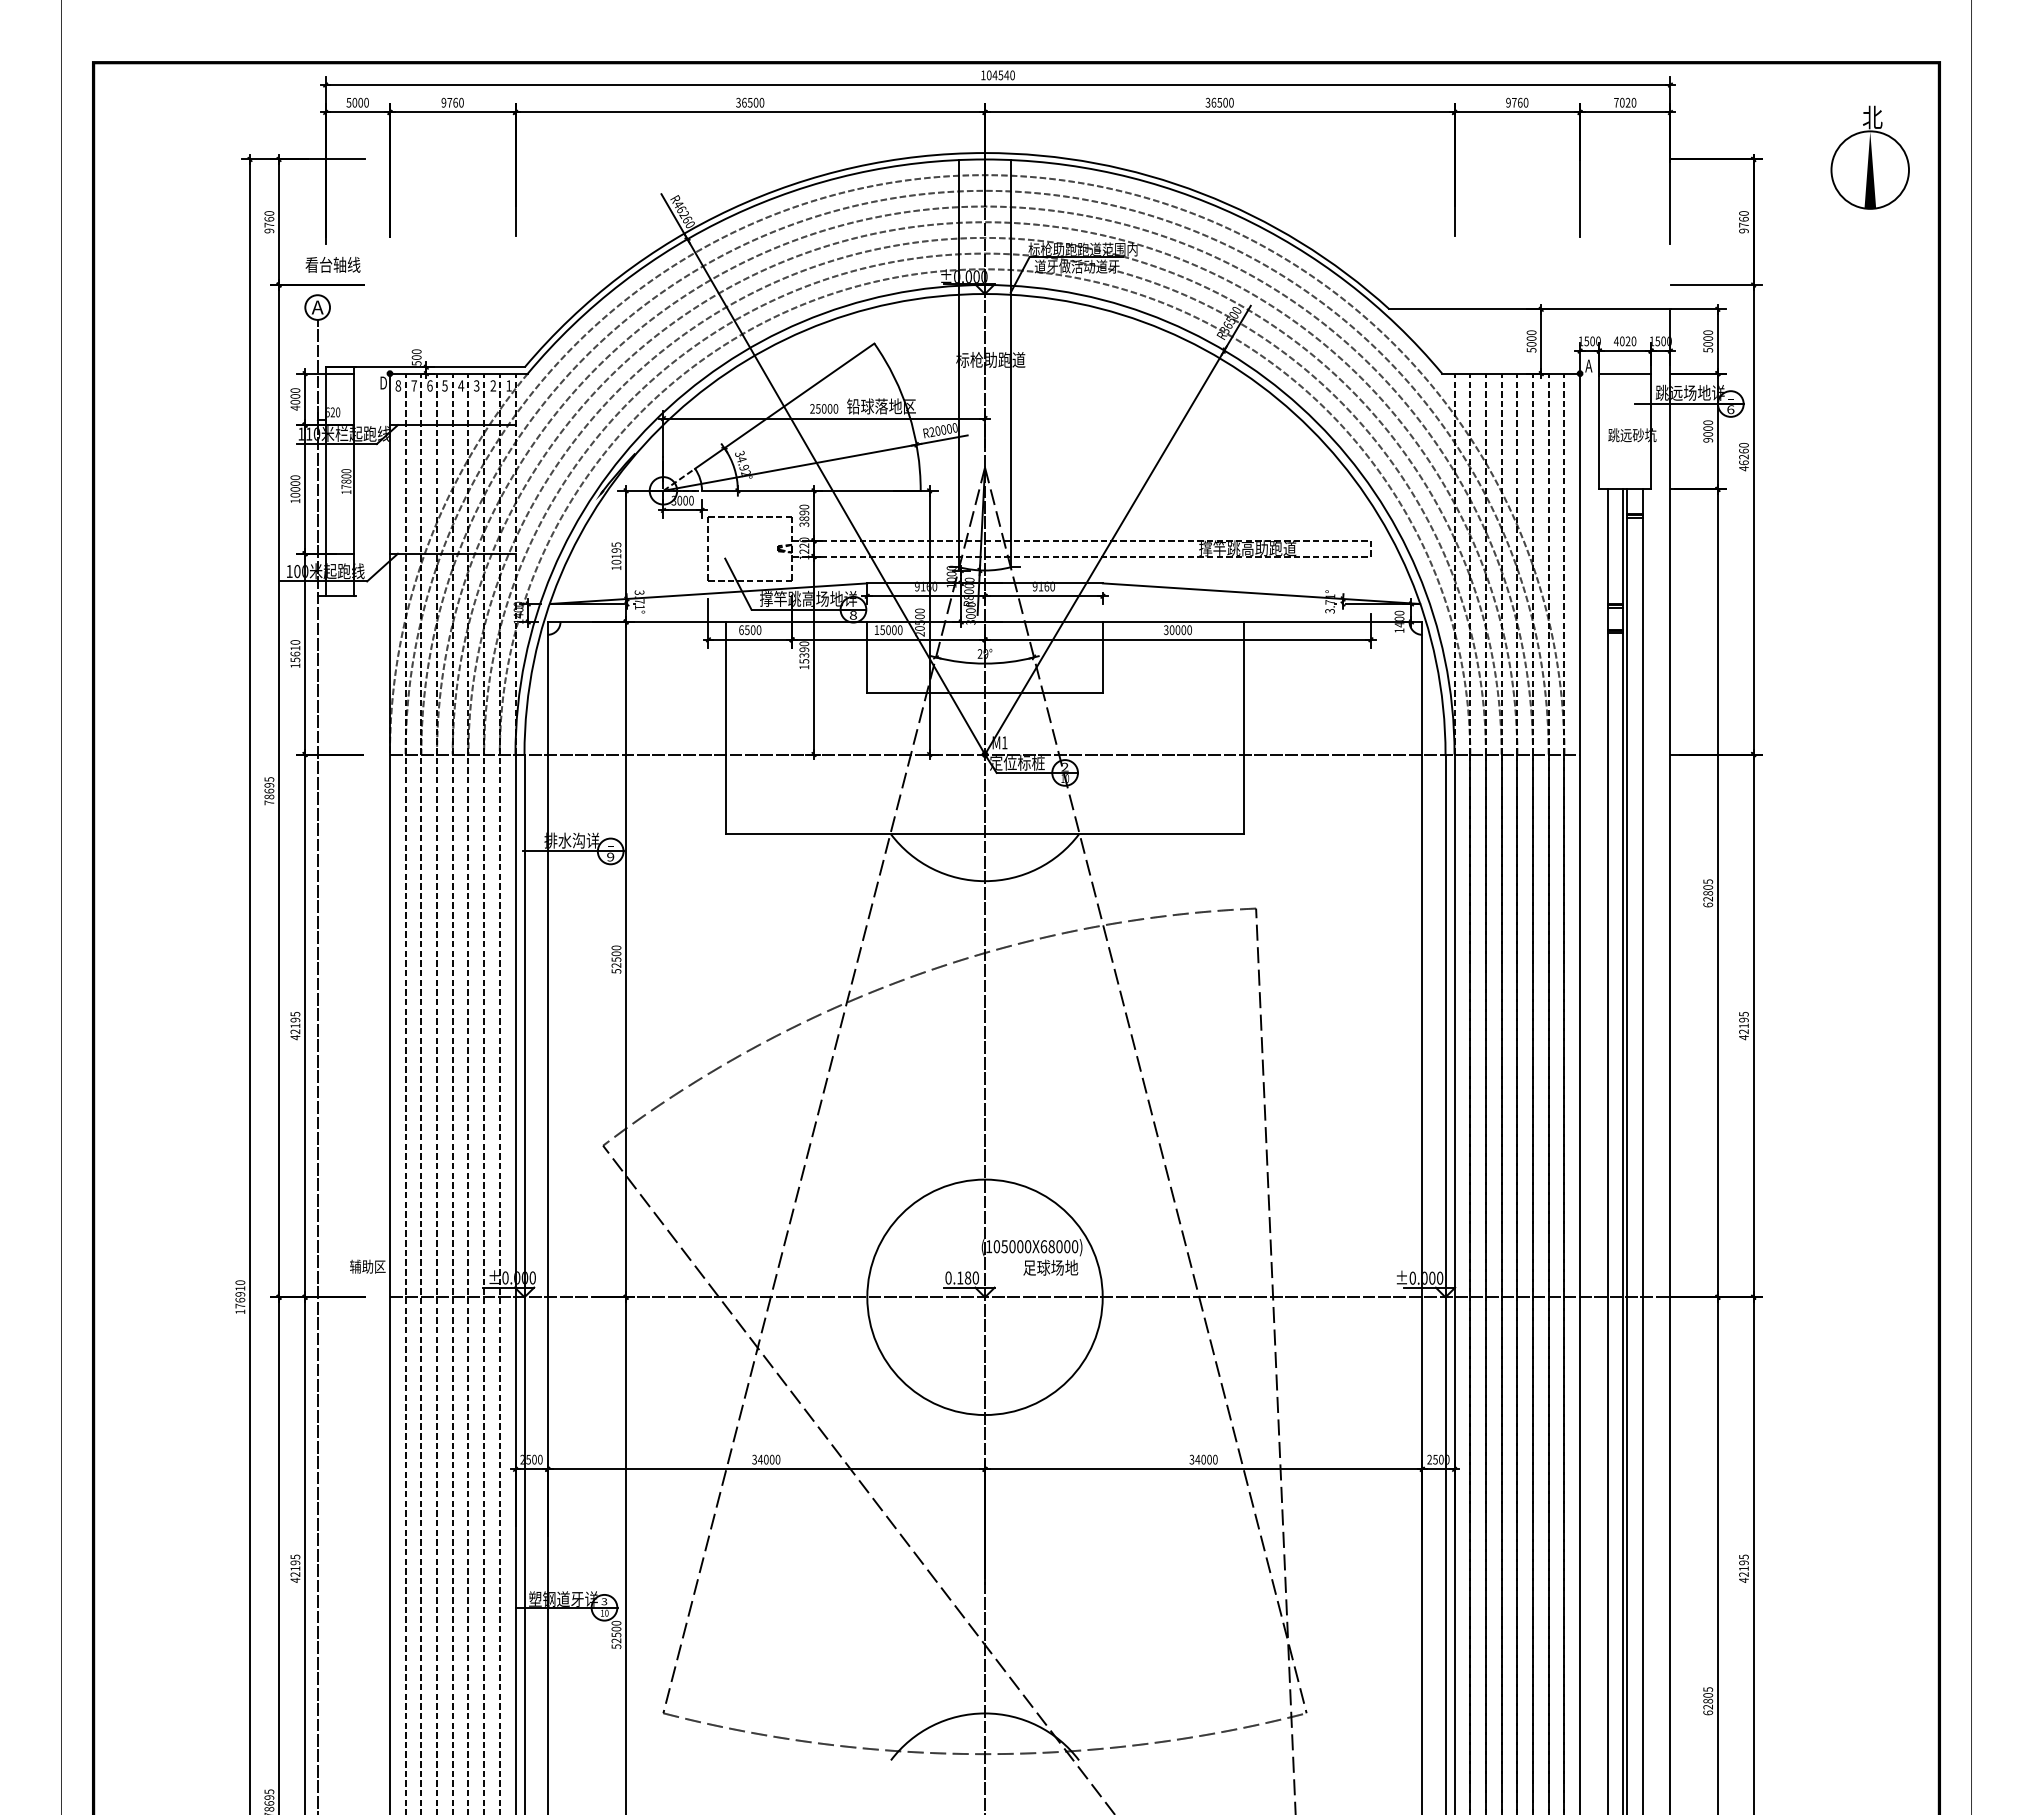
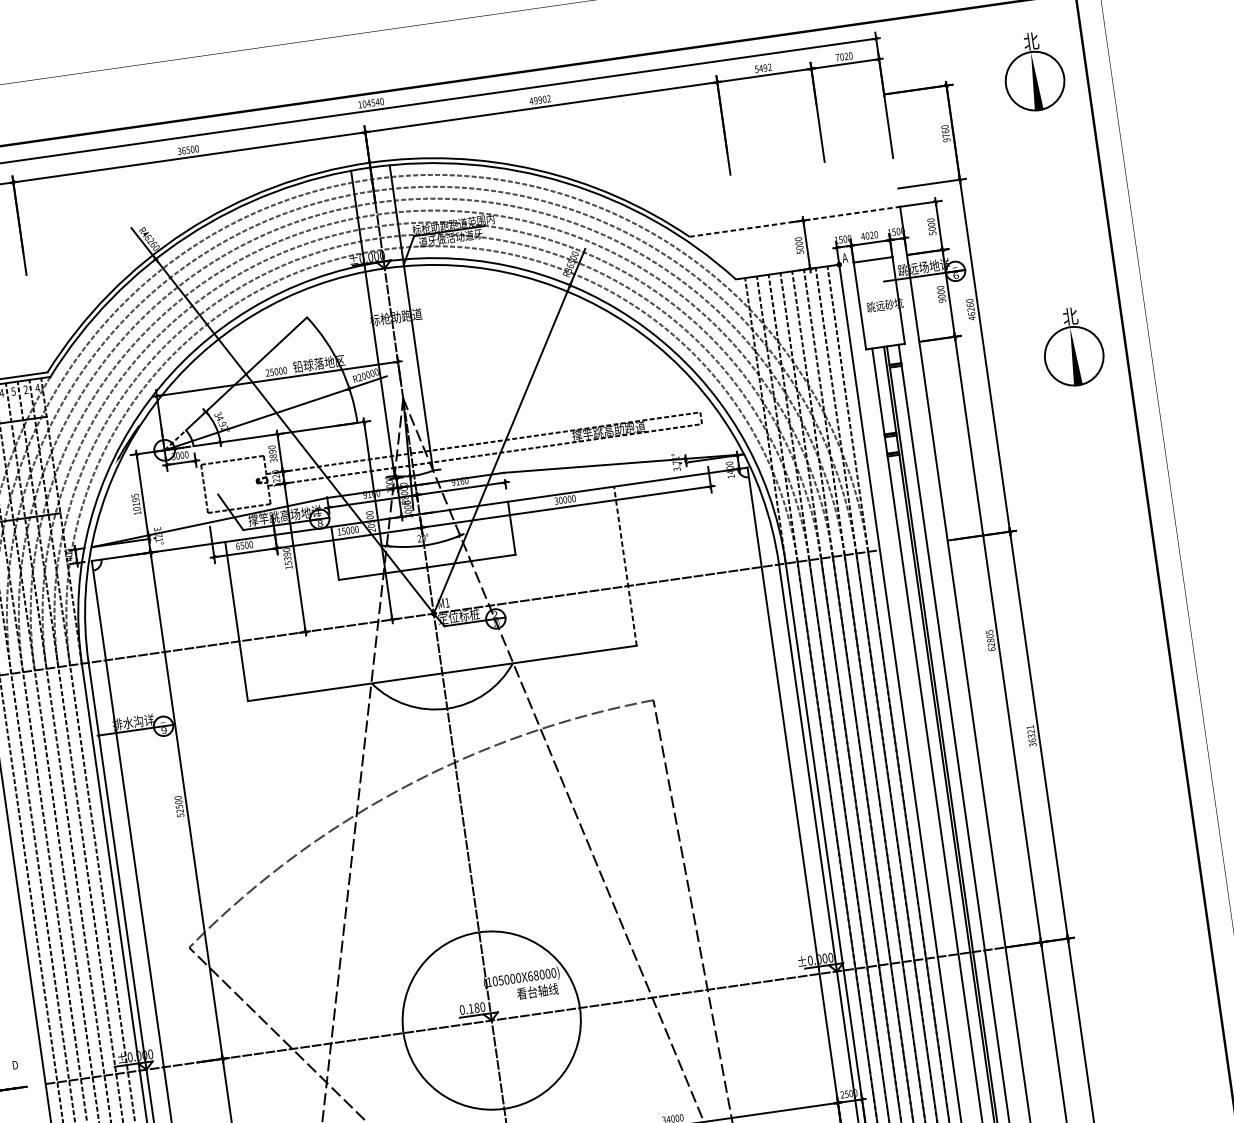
text: (1219, 102) -> (540, 99), 36500 -> 49902
text: (1517, 102) -> (763, 68), 9760 -> 5492
line: (1530, 309) -> (795, 221), solid -> dashed
text: (476, 385) -> (13, 391), 3 -> 5
text: (508, 385) -> (37, 387), 1 -> 4
part: (1869, 524) -> (1072, 346), added
line: (1244, 727) -> (625, 565), solid -> dashed
text: (1743, 1025) -> (1031, 735), 42195 -> 36321
text: (367, 1266) -> (25, 1063), 辅助区 -> D
text: (1050, 1267) -> (537, 991), 足球场地 -> 看台轴线

